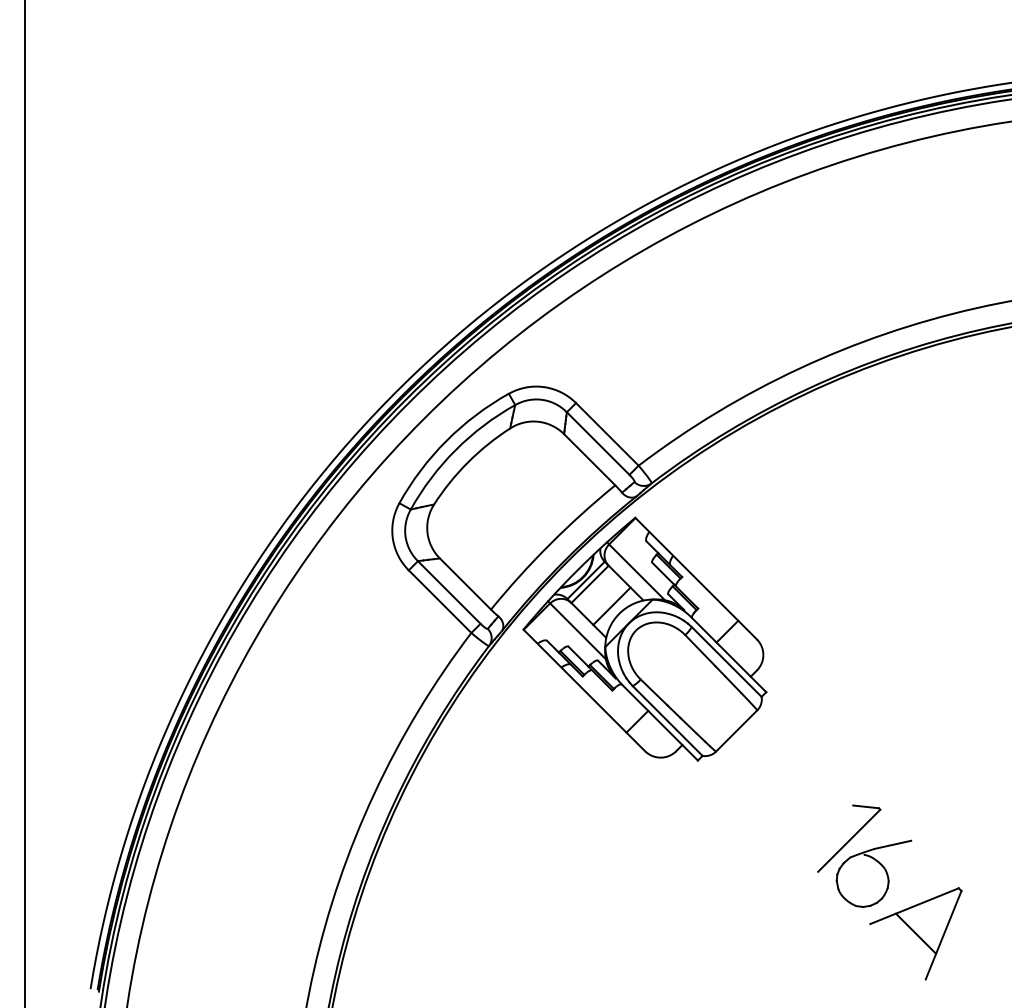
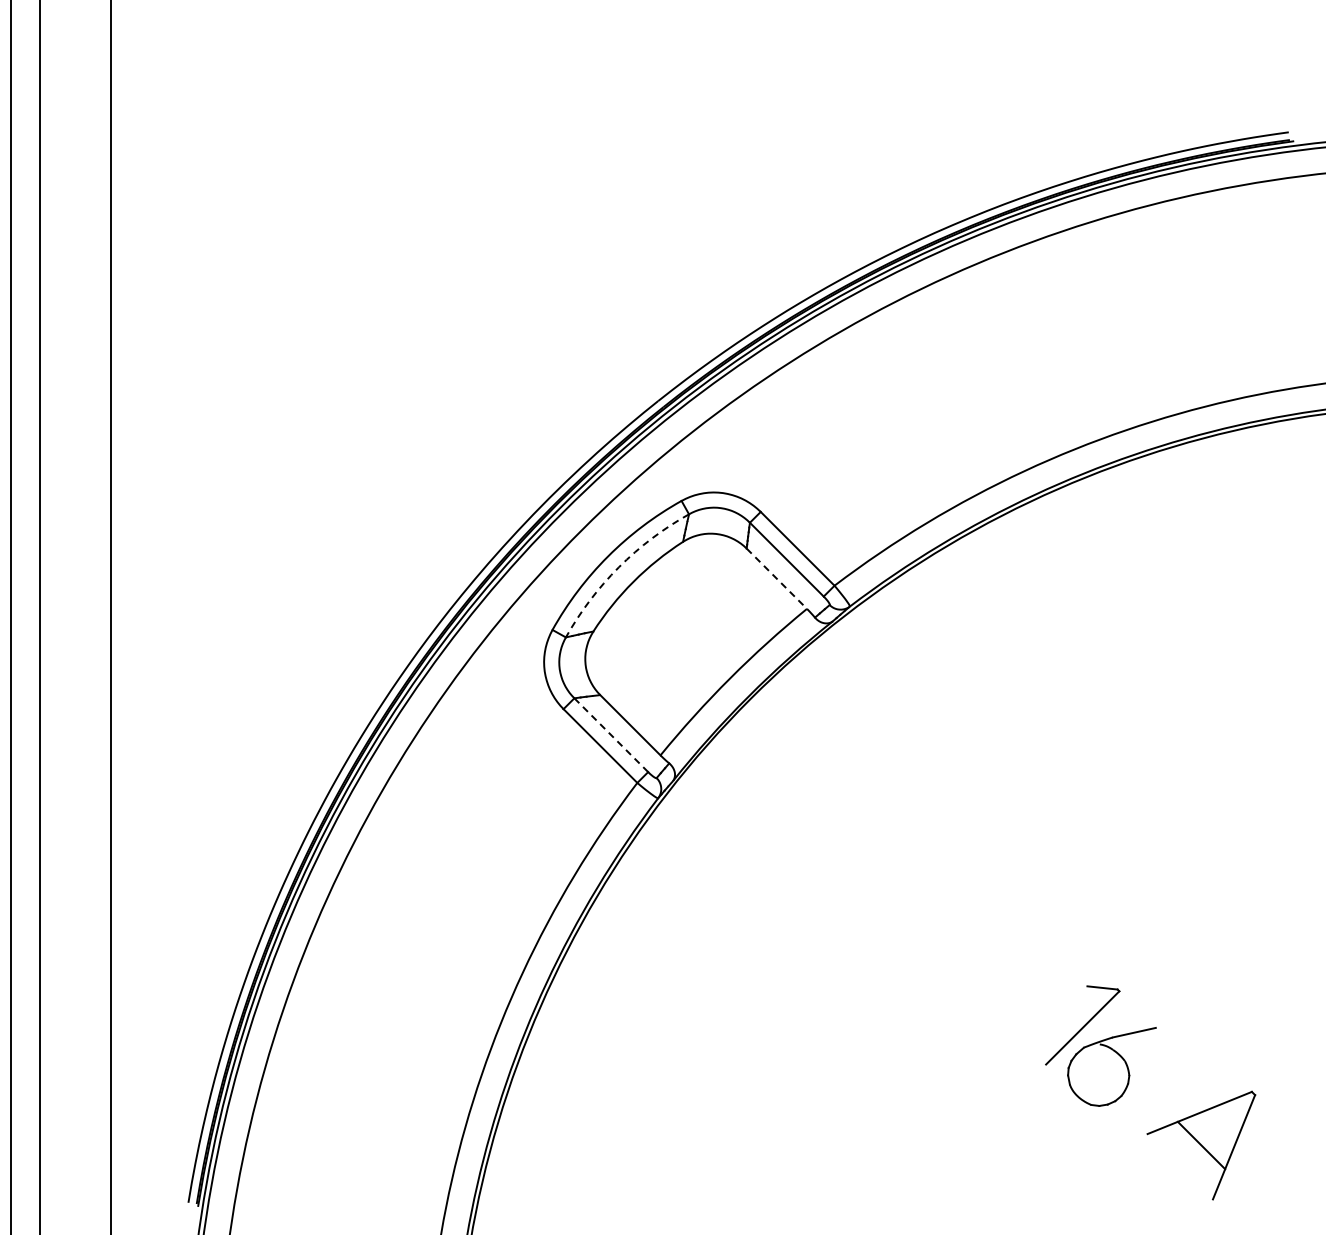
arc: (455, 450) -> (618, 567), solid -> dashed
line: (589, 459) -> (776, 578), solid -> dashed
line: (448, 591) -> (610, 734), solid -> dashed
part: (644, 639) -> (841, 790), removed
part: (916, 933) -> (1201, 1145), moved

